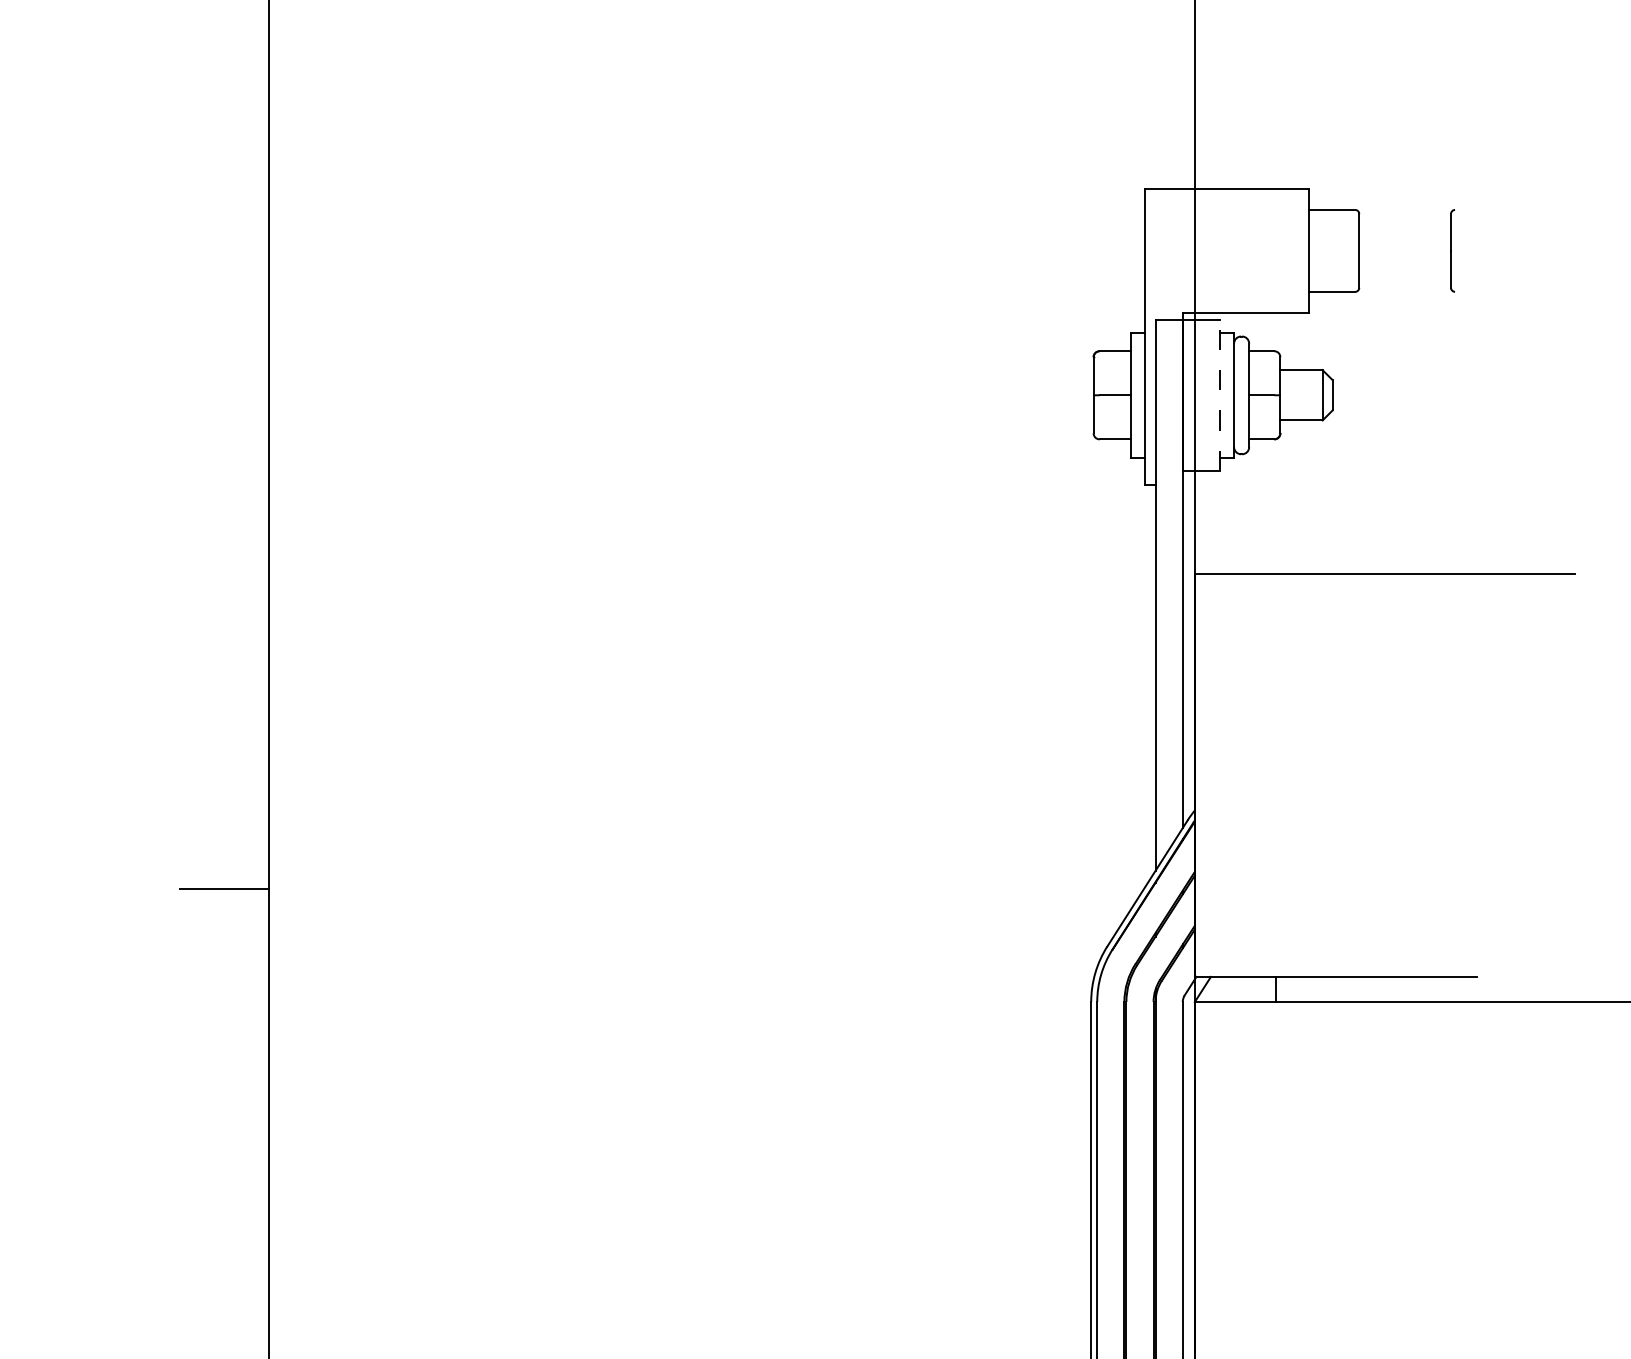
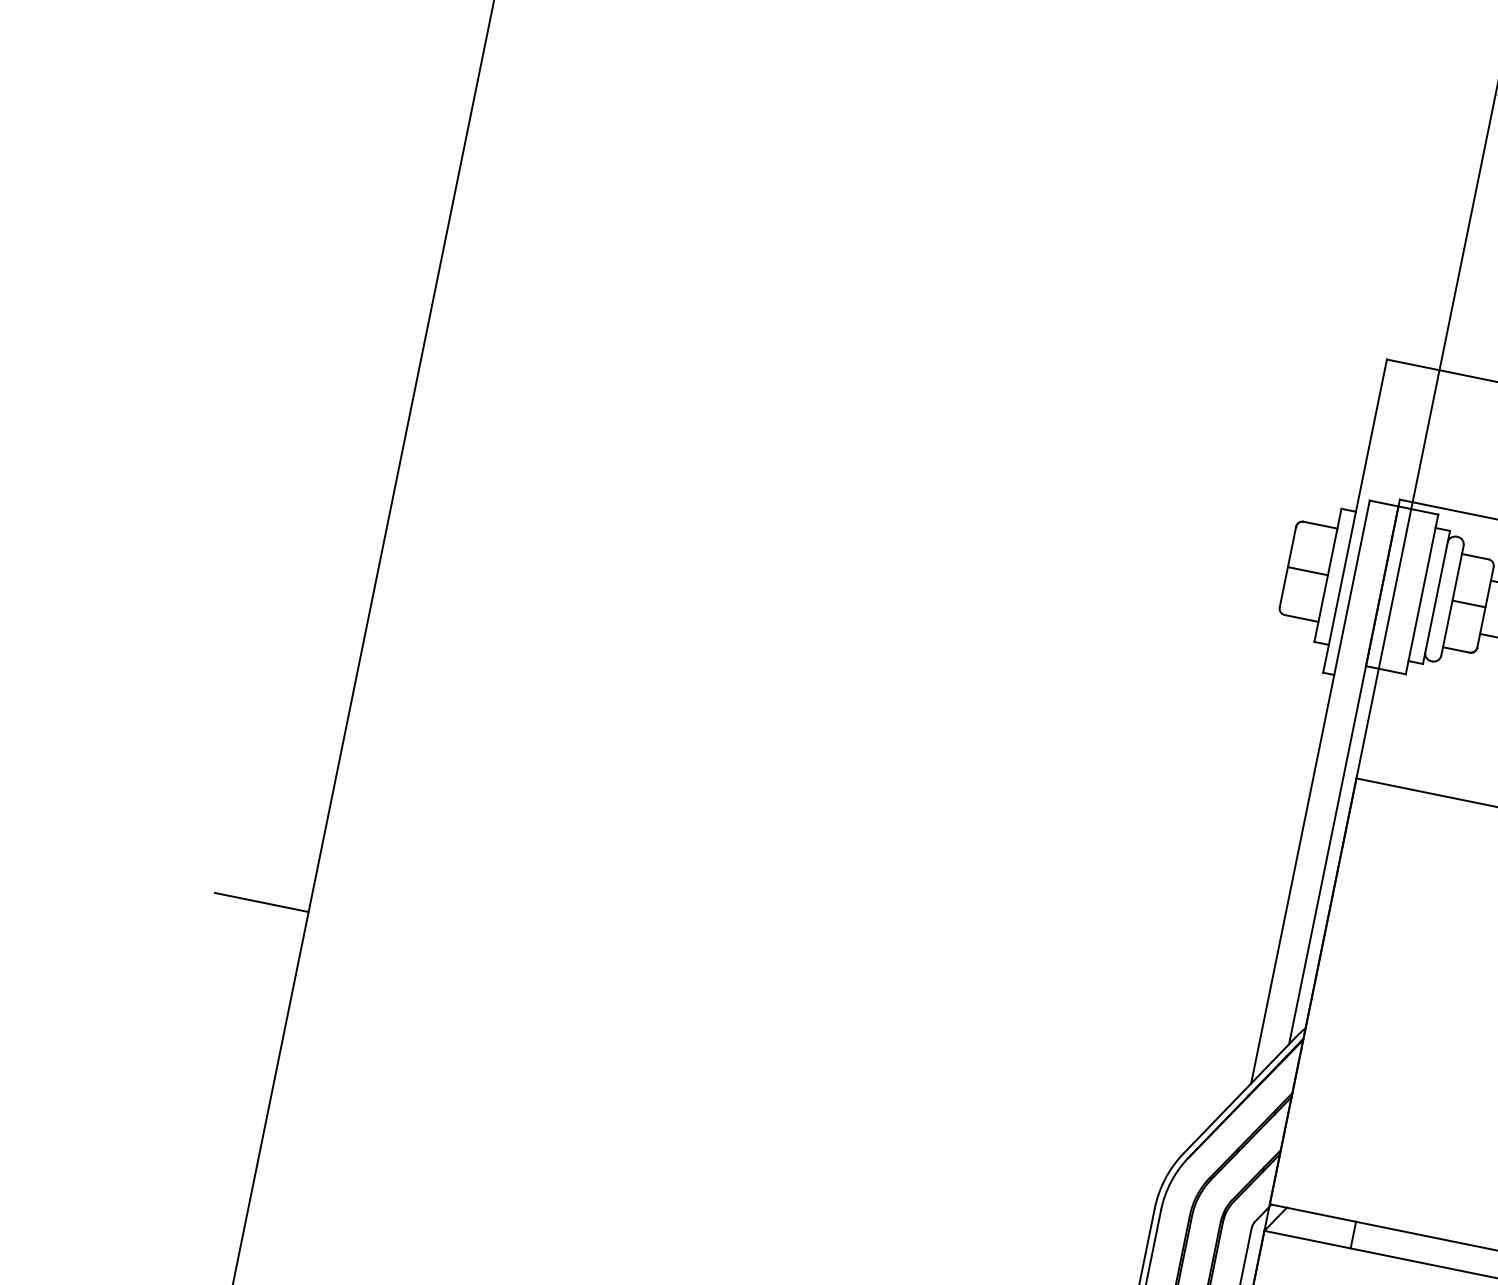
line: (1220, 394) -> (1422, 593), dashed -> solid

